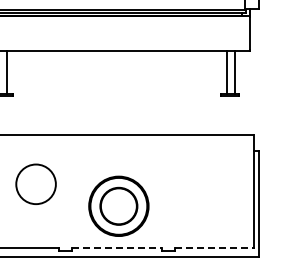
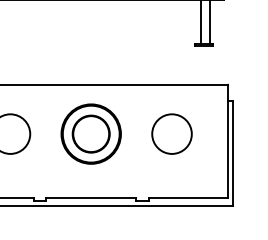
circle: (197, 183) -> (171, 133), added
part: (118, 205) -> (90, 133), moved
line: (116, 248) -> (90, 198), dashed -> solid
line: (214, 248) -> (188, 198), dashed -> solid

